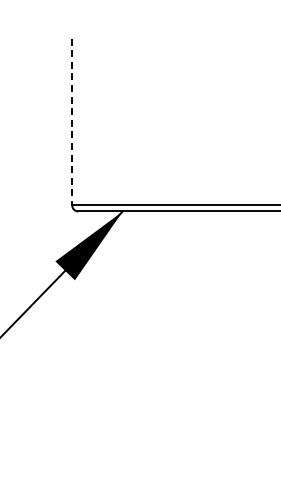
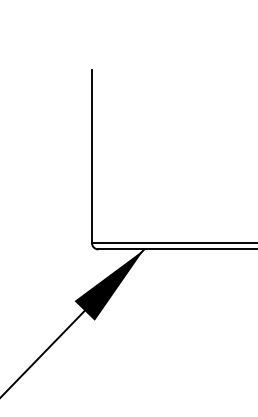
line: (72, 122) -> (92, 157), dashed -> solid

